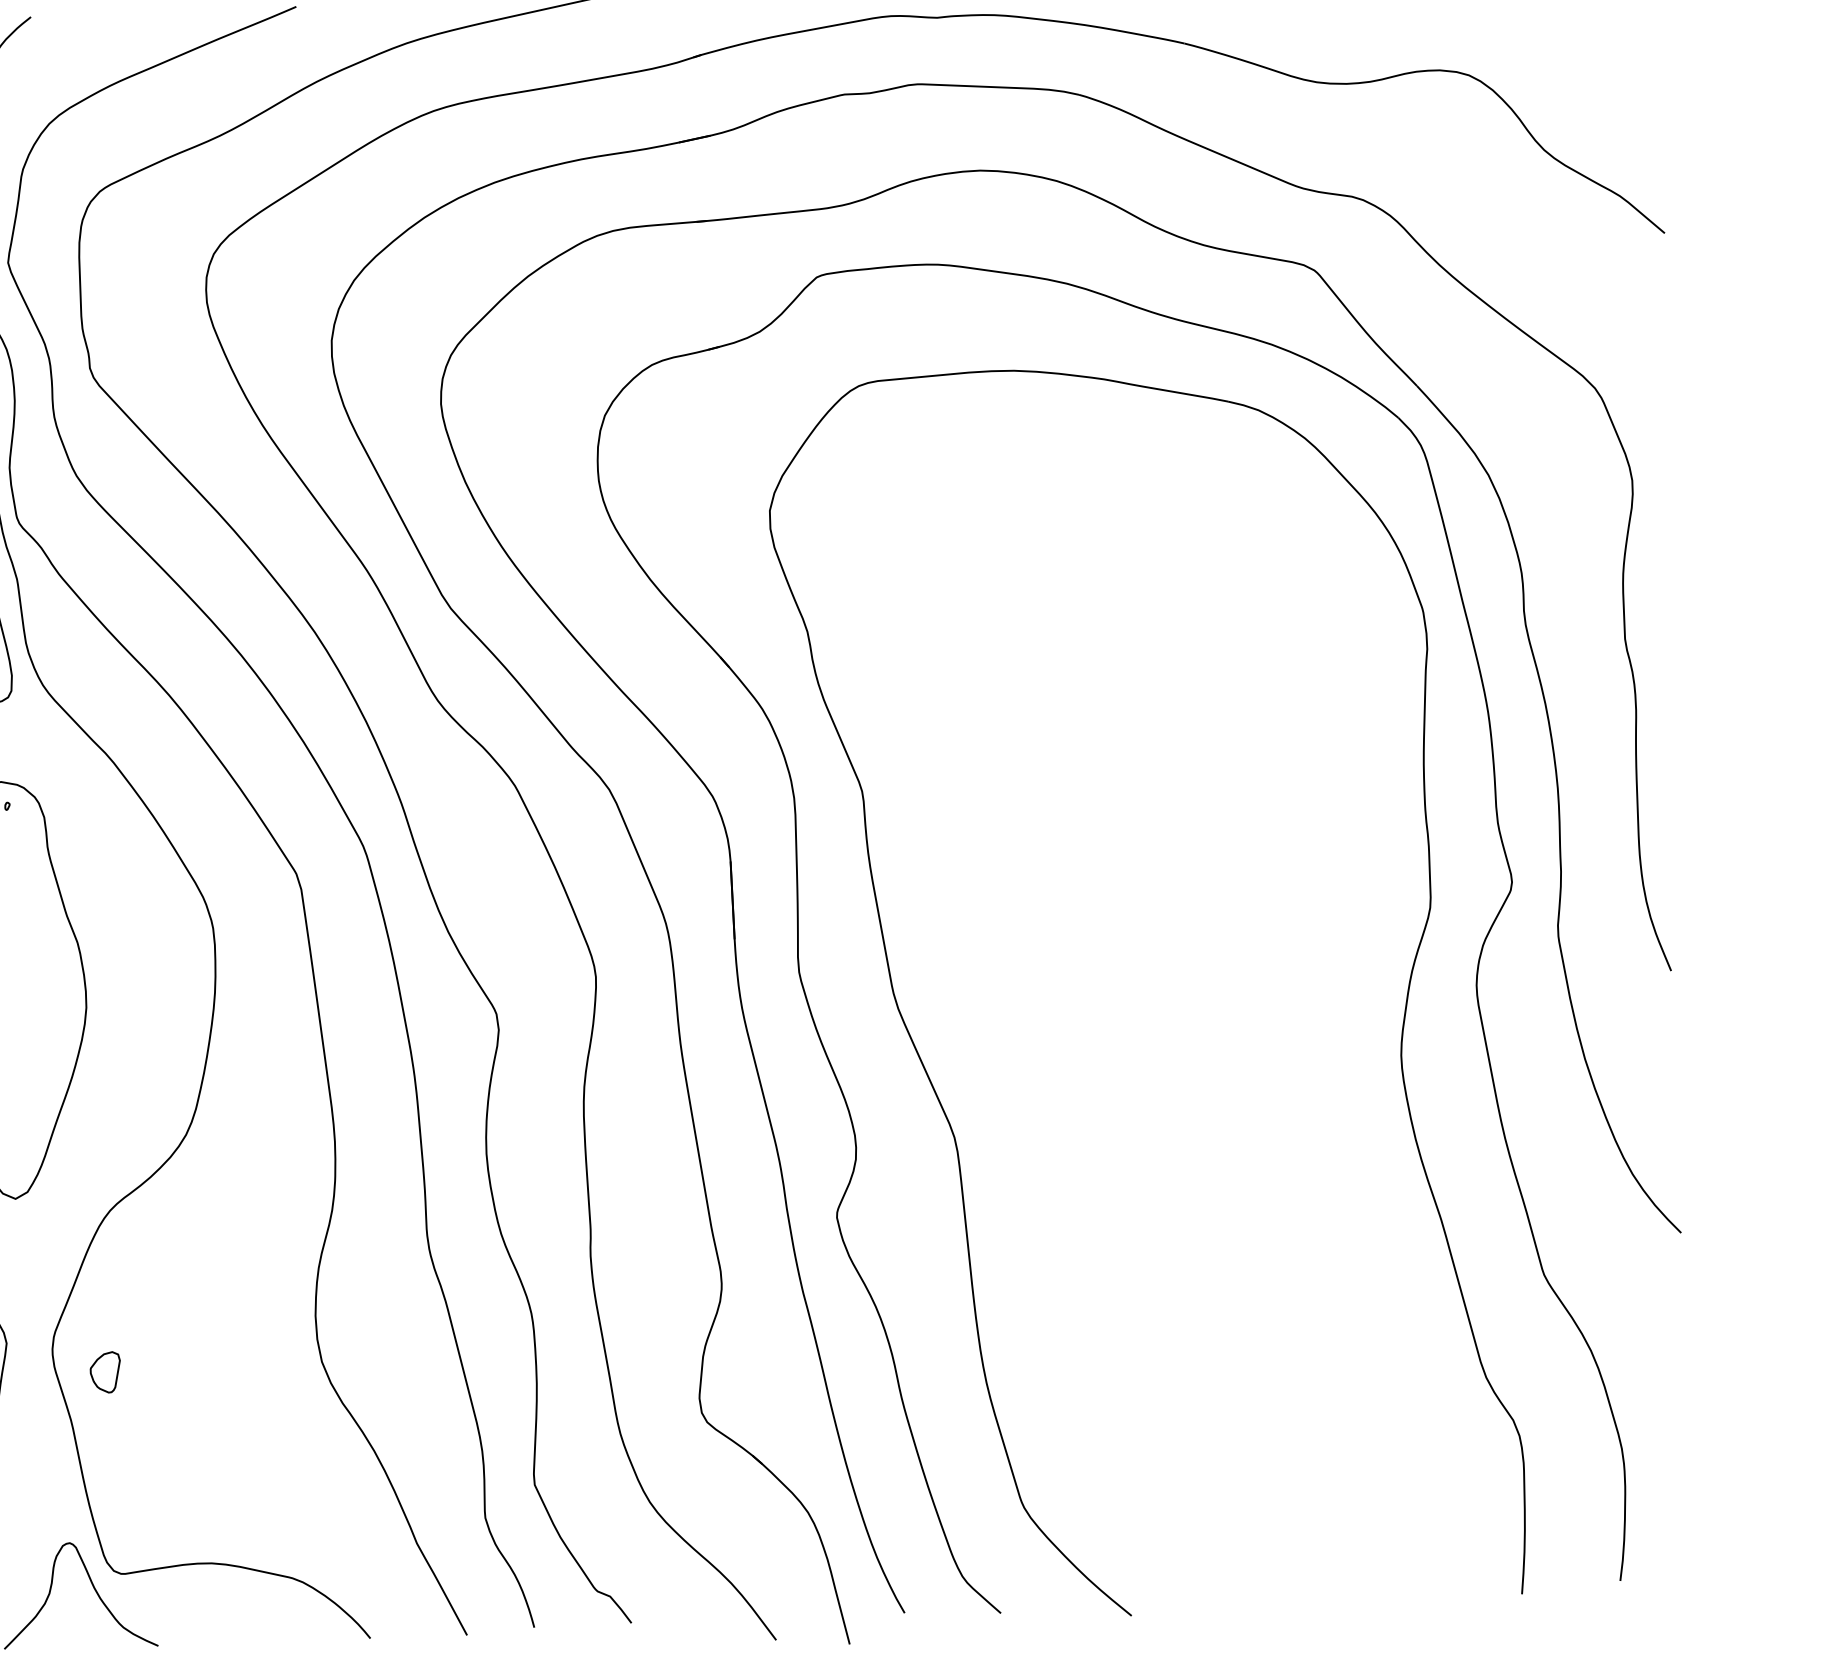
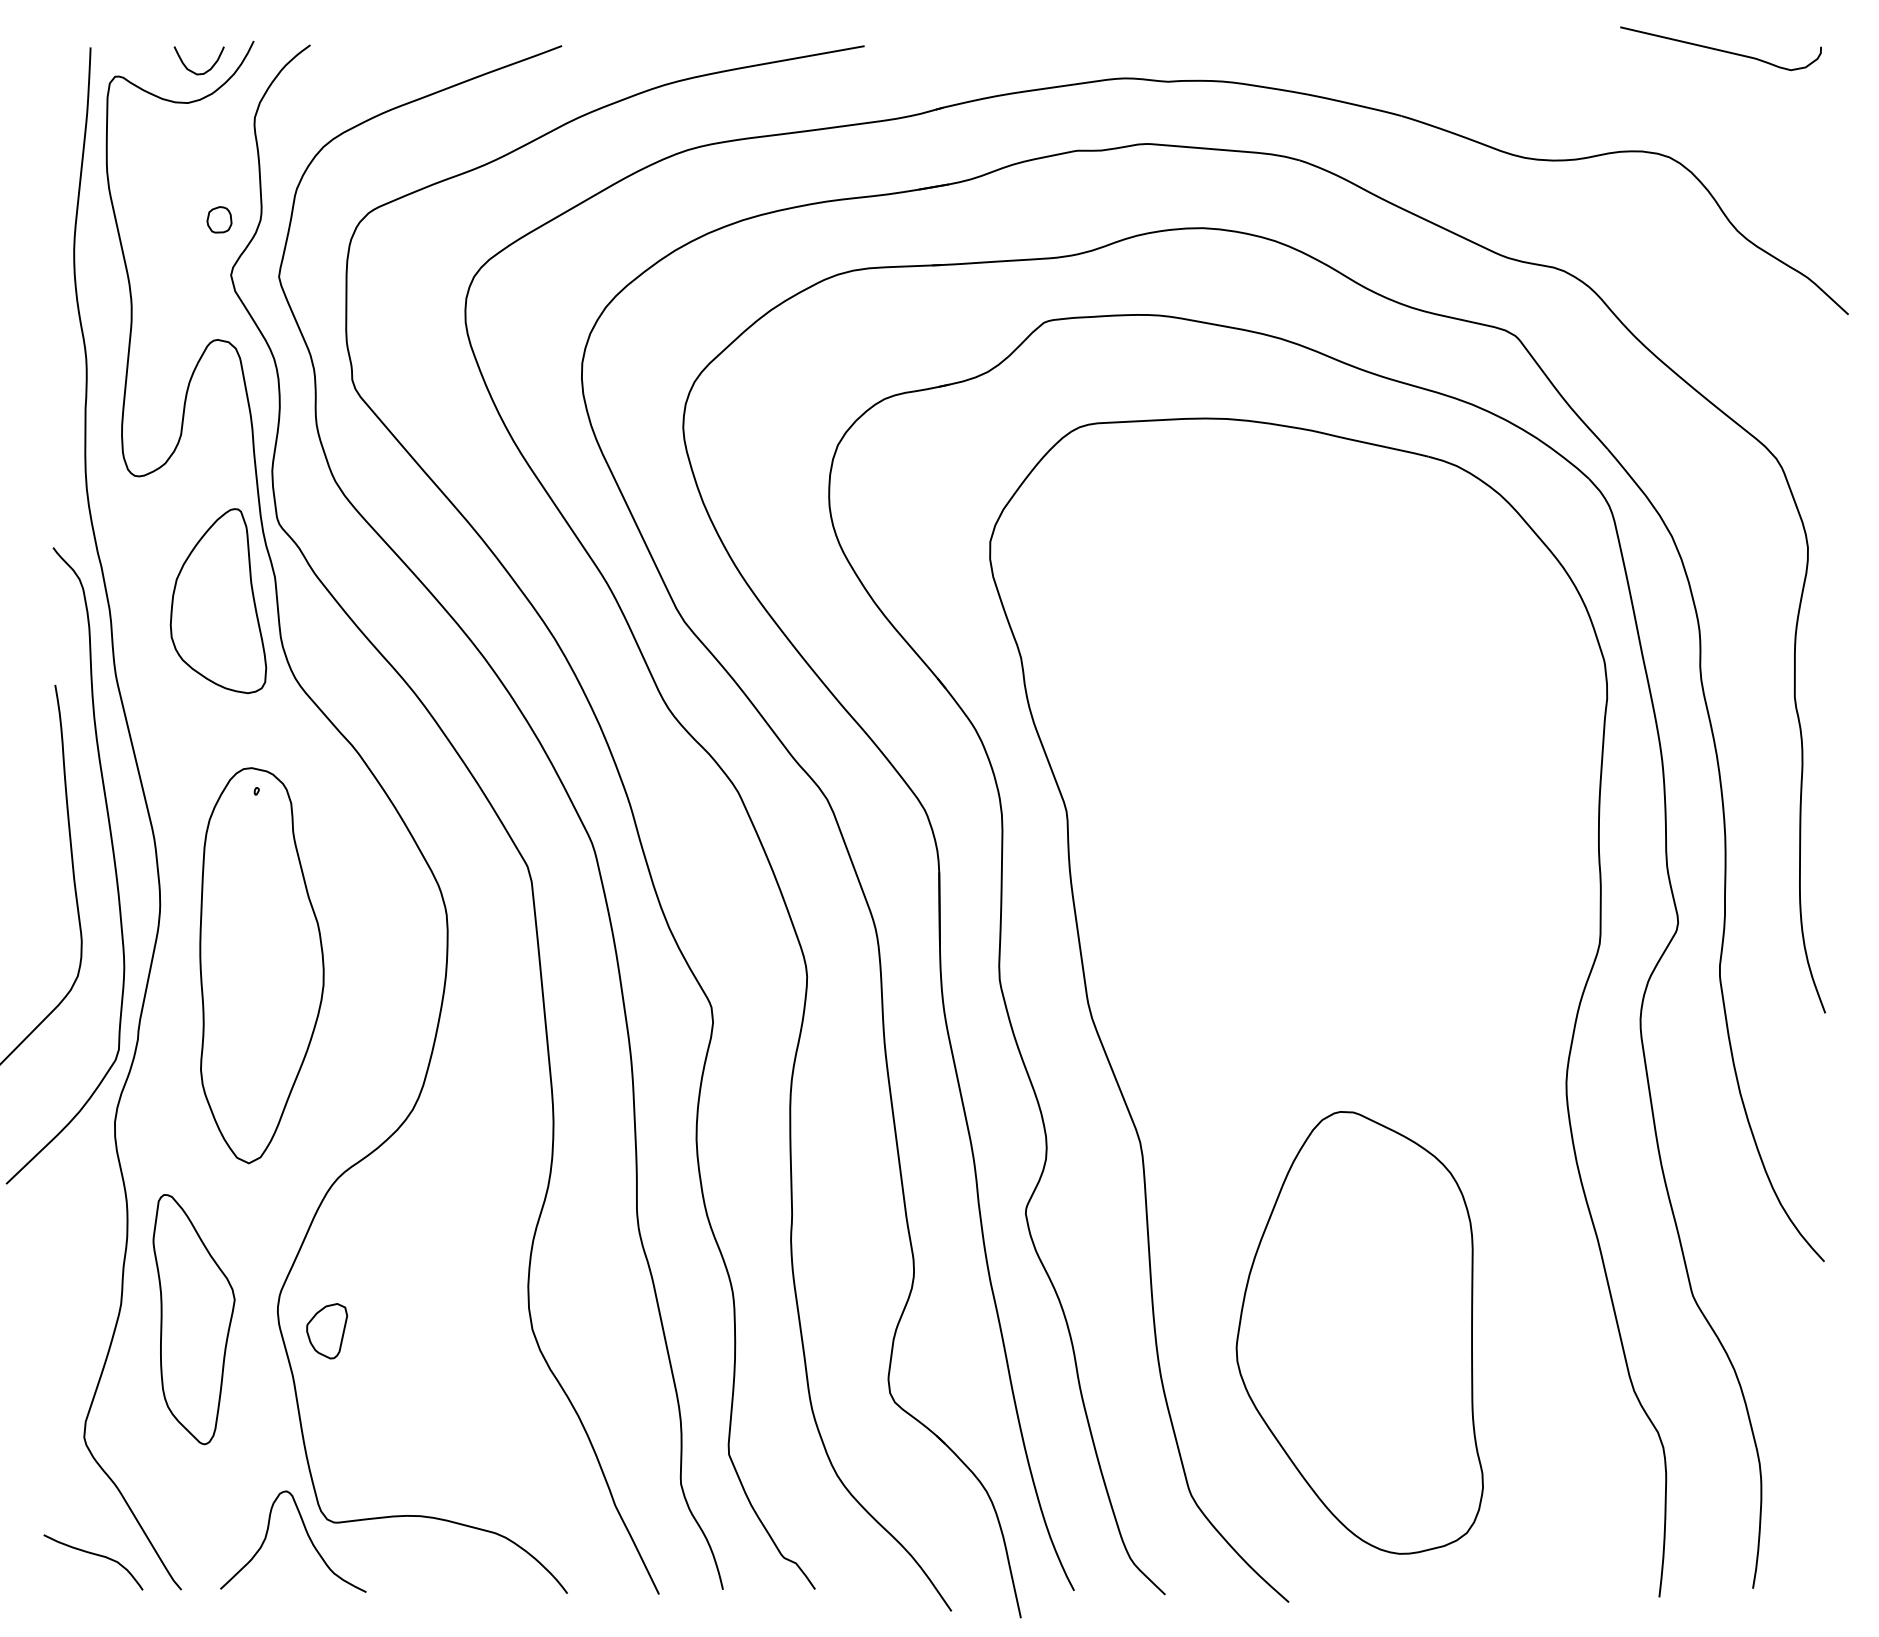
part: (1194, 1328) -> (1359, 1332), added
part: (105, 1372) -> (327, 1331), size x1.43

